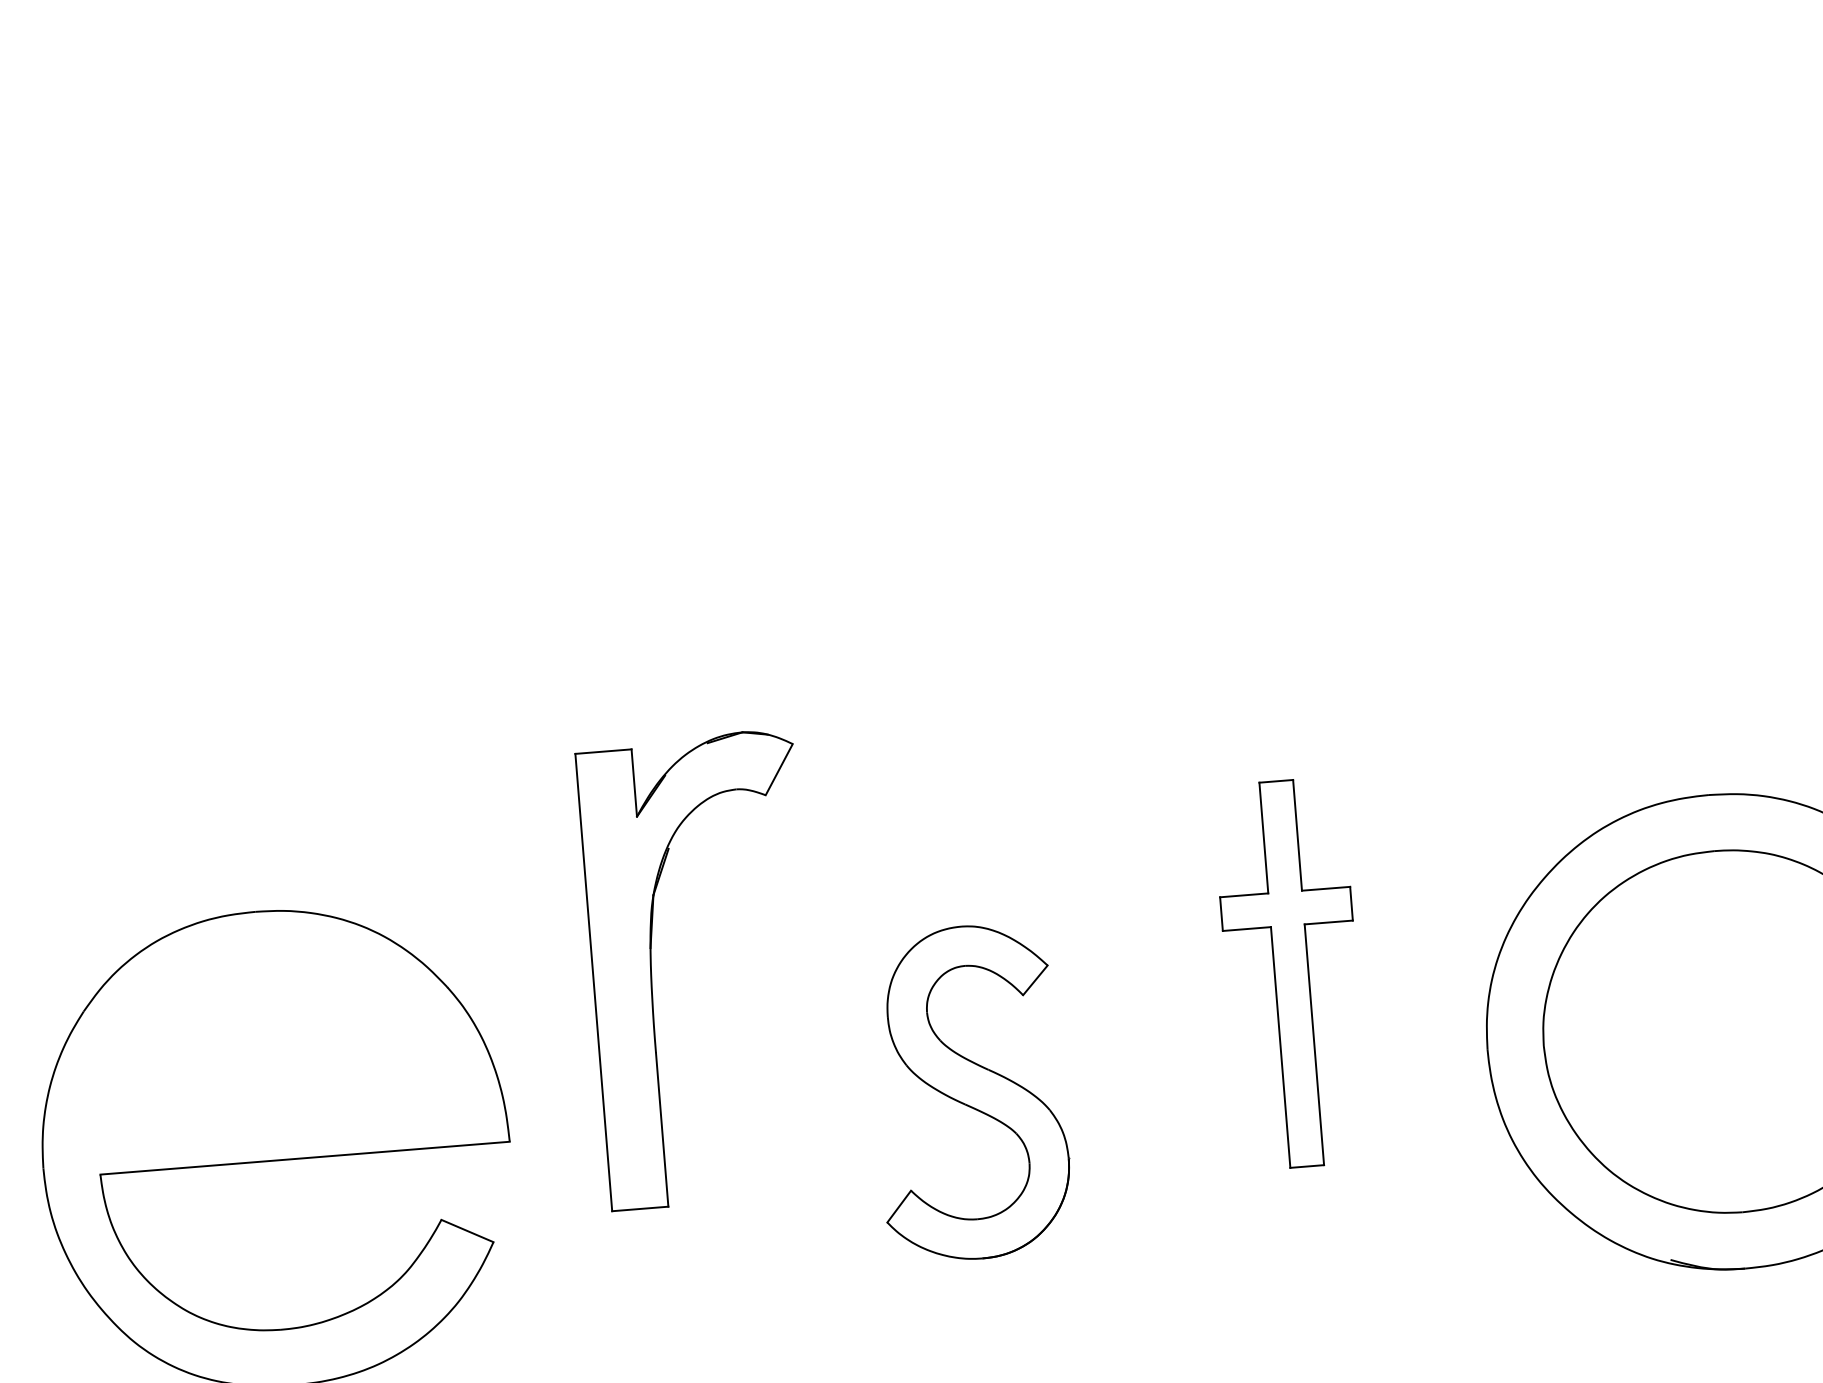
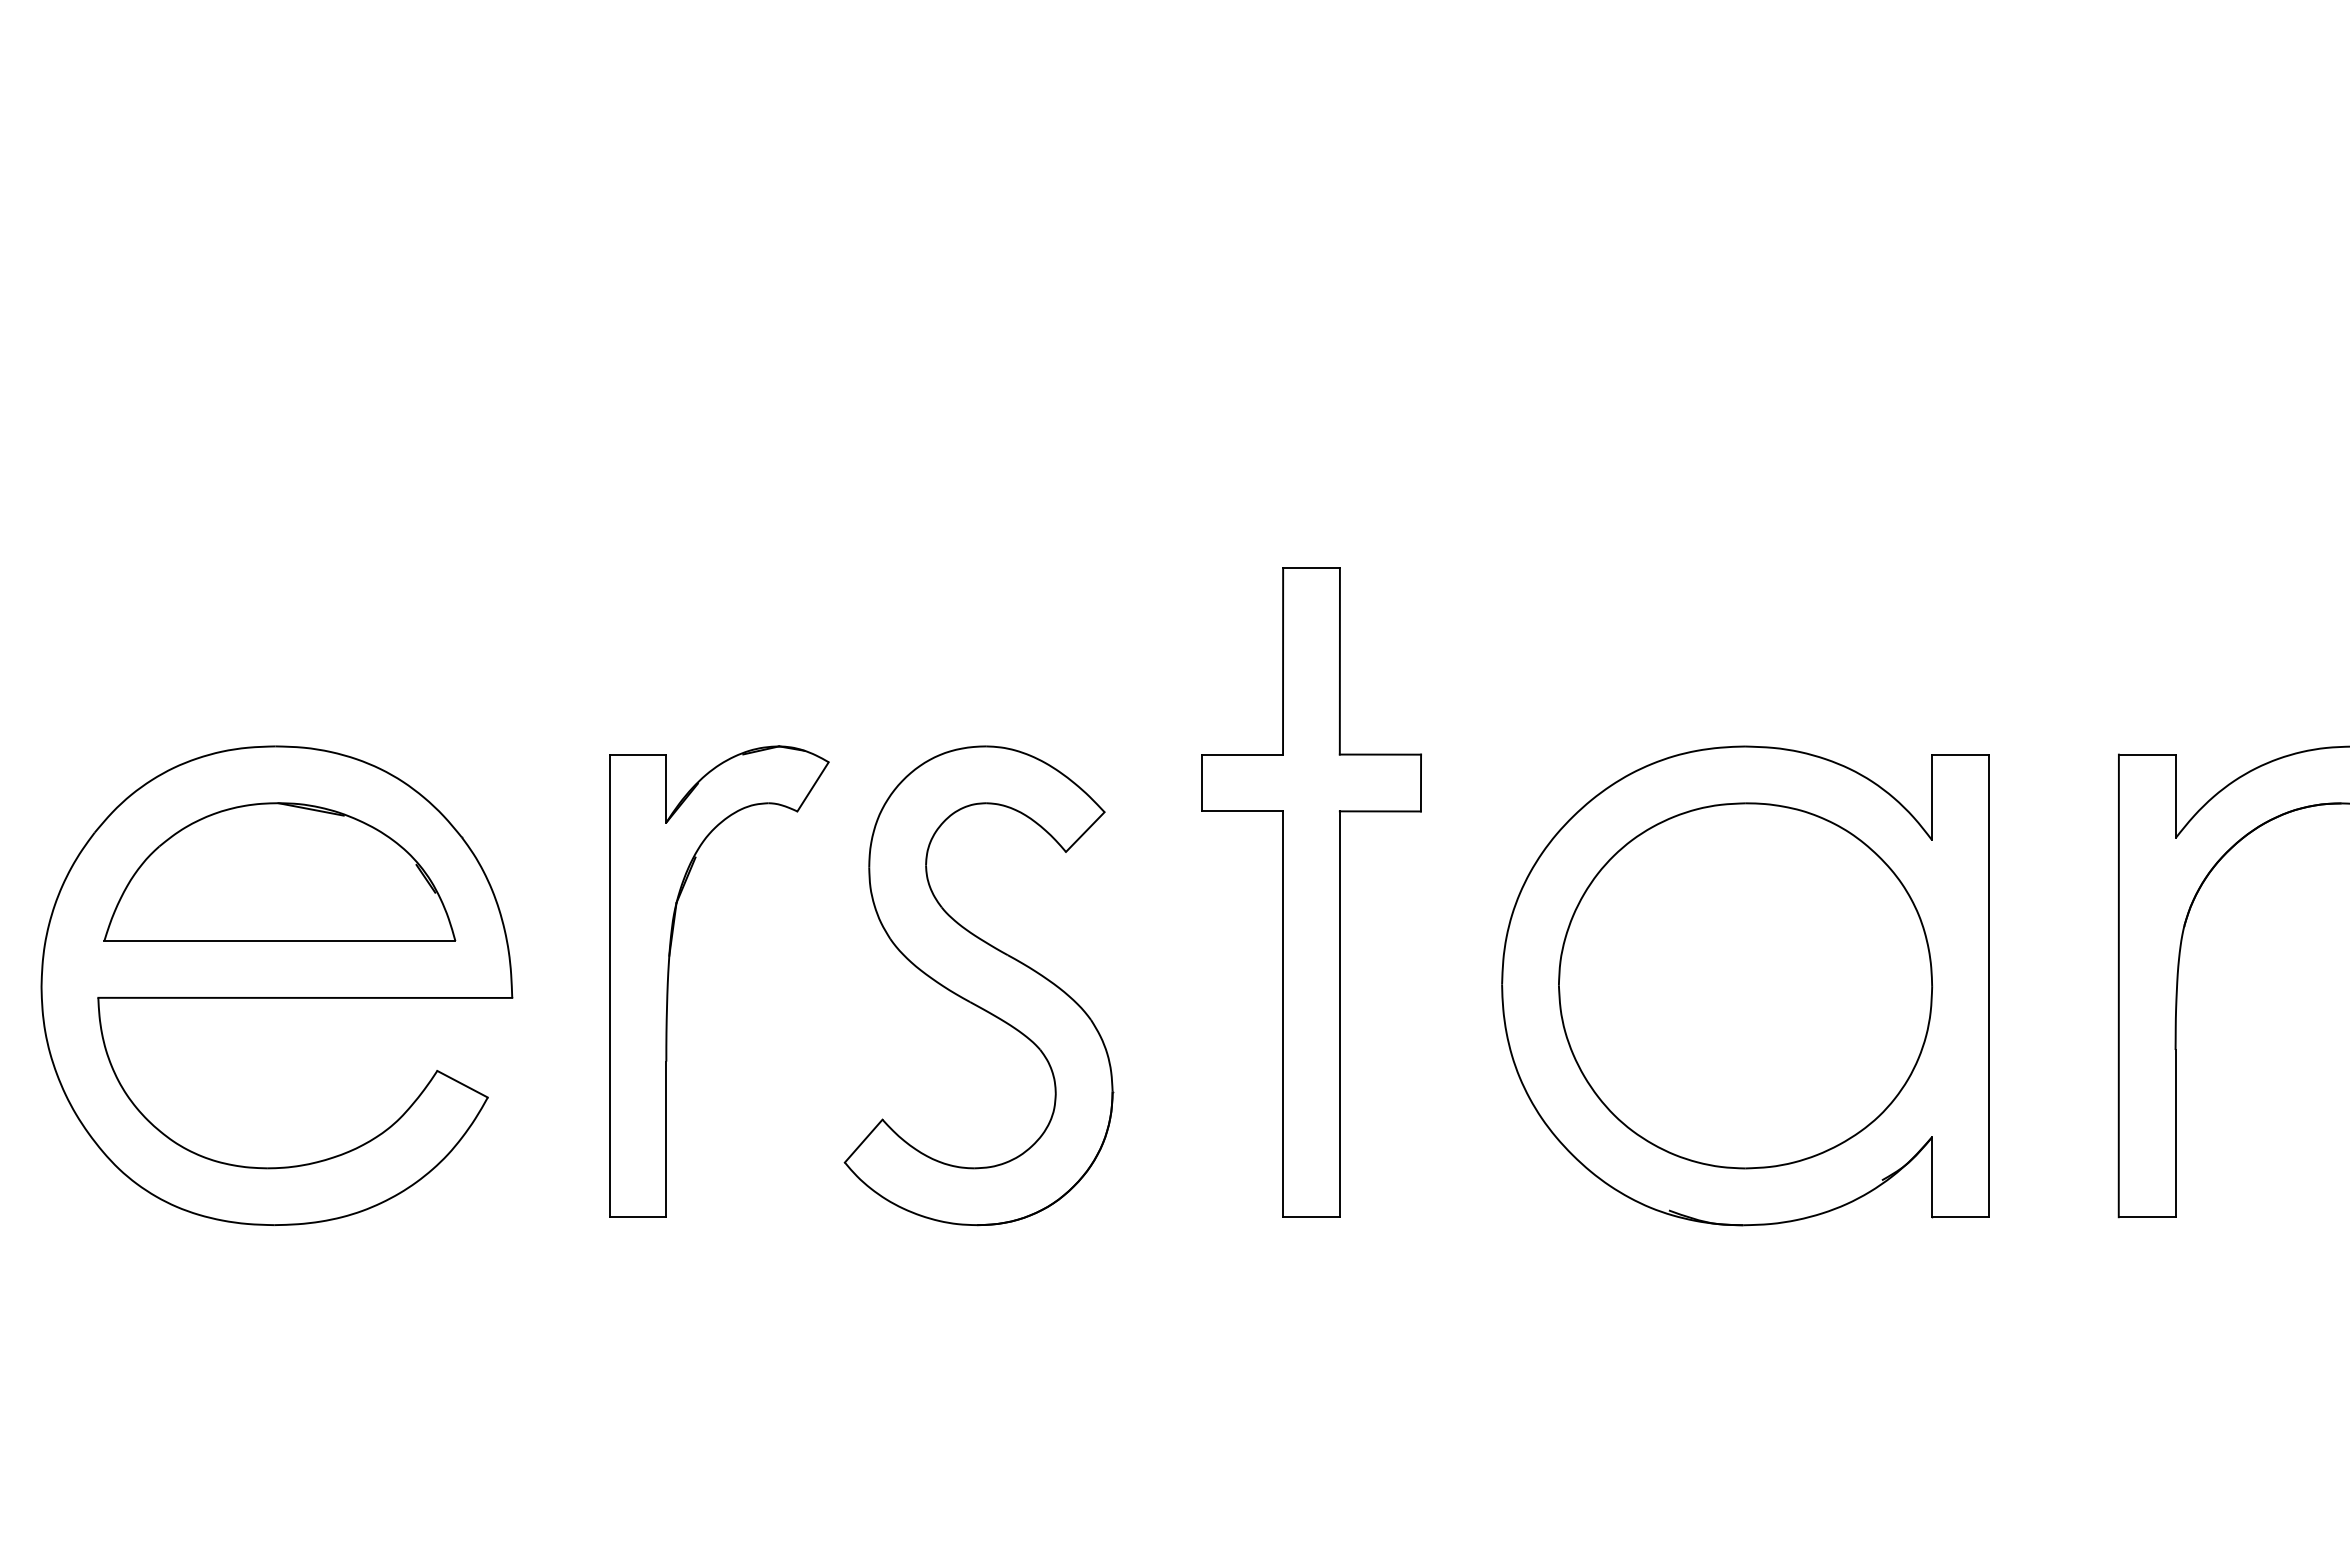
part: (652, 966) -> (669, 974), moved
part: (1291, 973) -> (1311, 892), size x1.67
part: (269, 1035) -> (279, 871), added
part: (969, 1092) -> (978, 985), size x1.43

